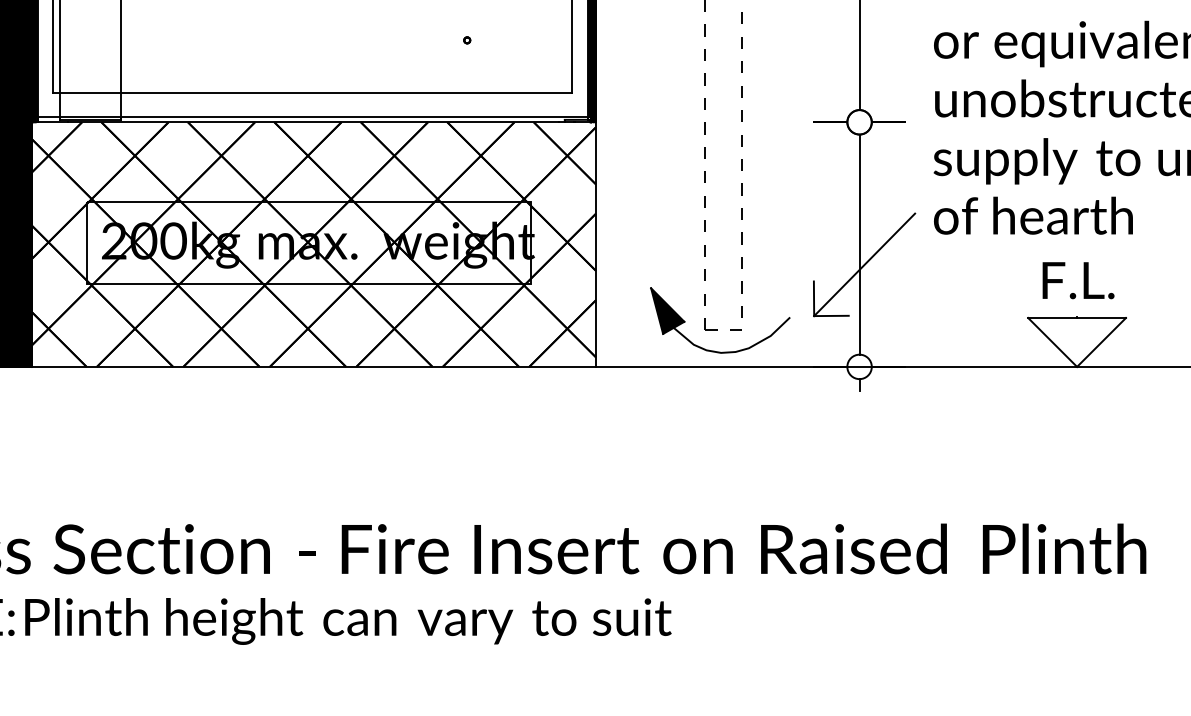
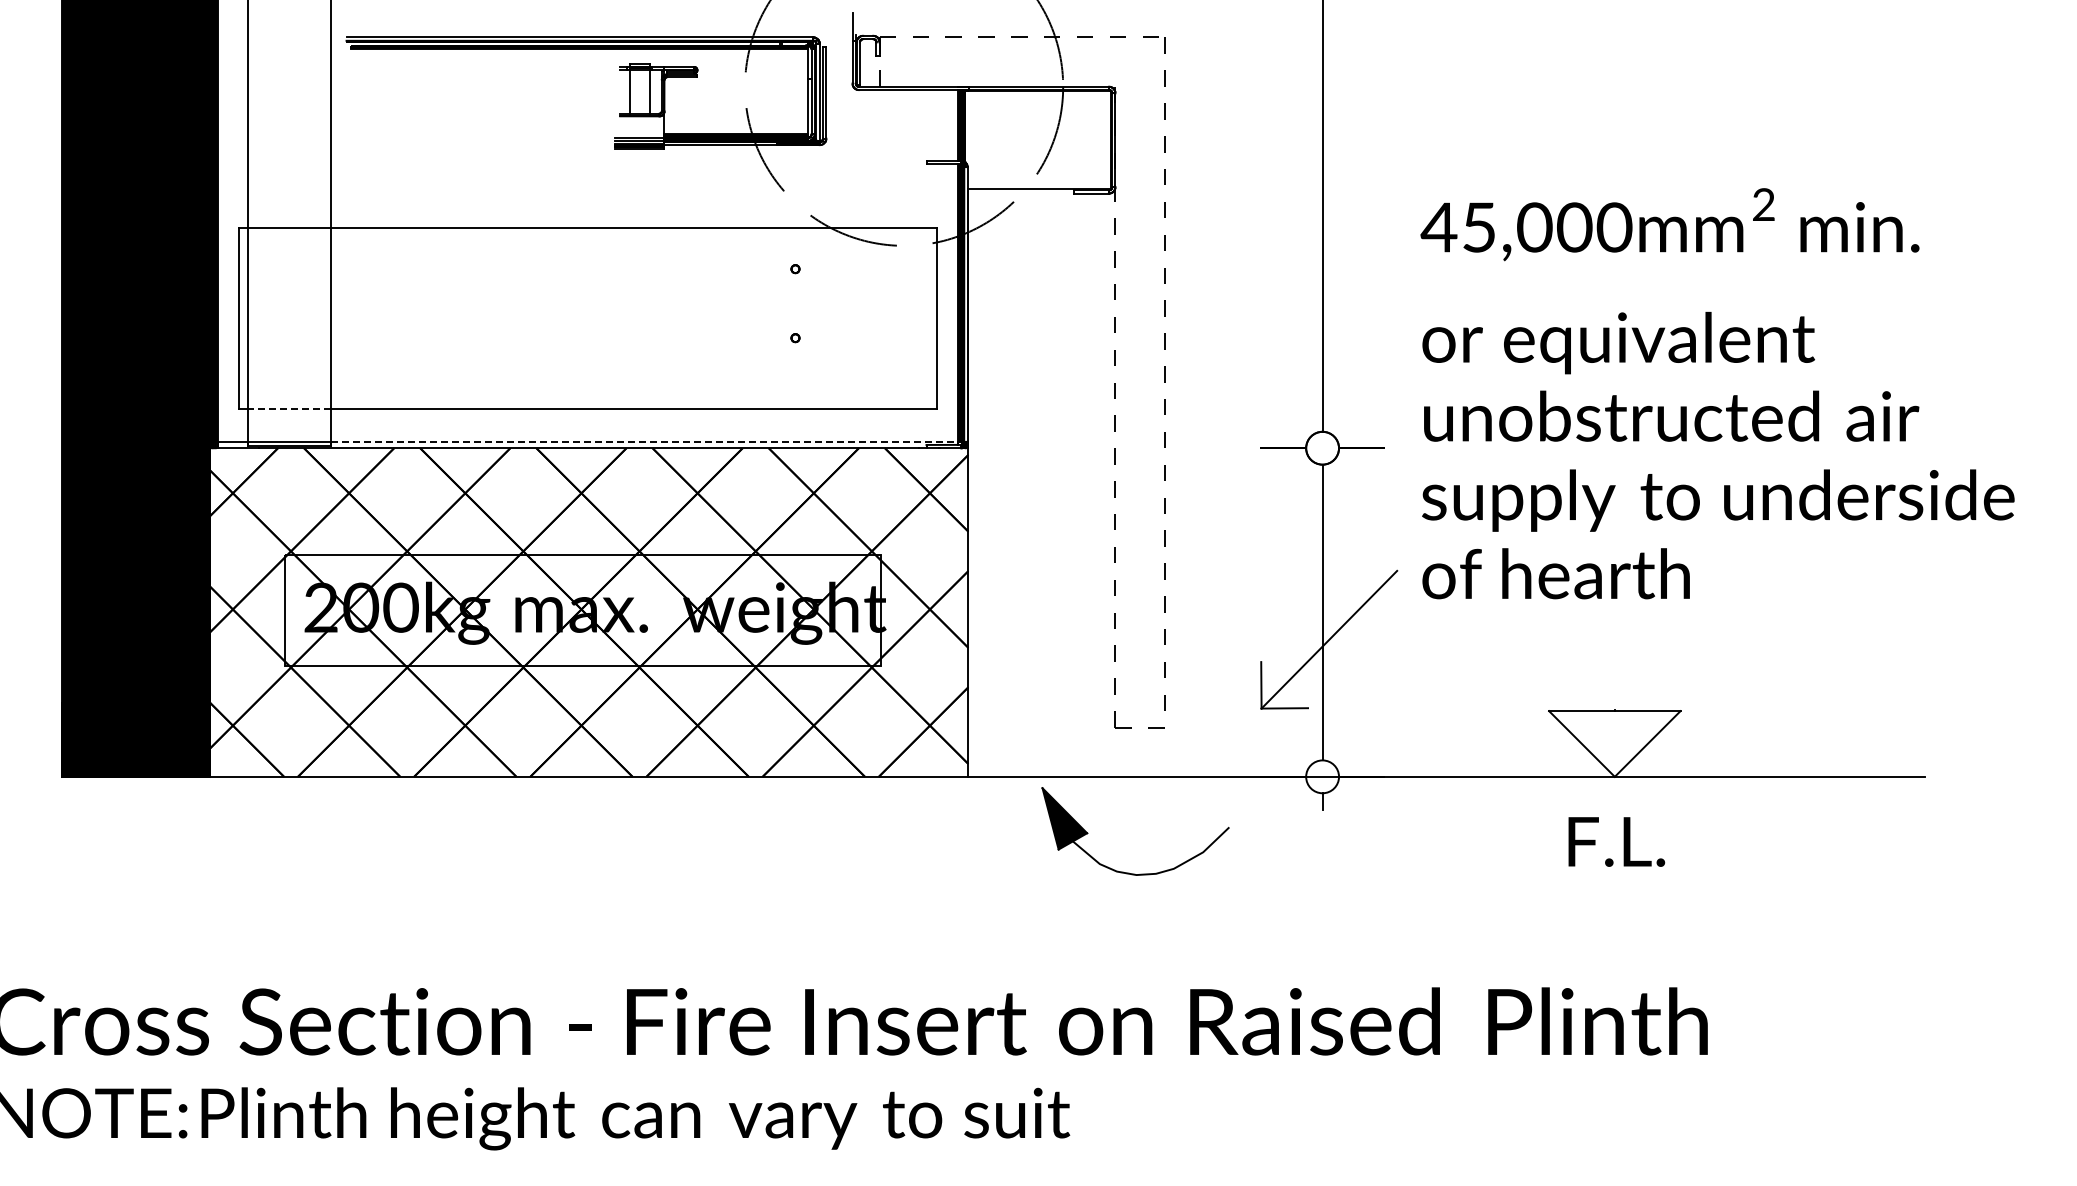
line: (89, 92) -> (288, 408), solid -> dashed
line: (354, 117) -> (644, 441), solid -> dashed
text: (1078, 280) -> (1616, 841), moved
part: (715, 351) -> (1129, 872), moved

